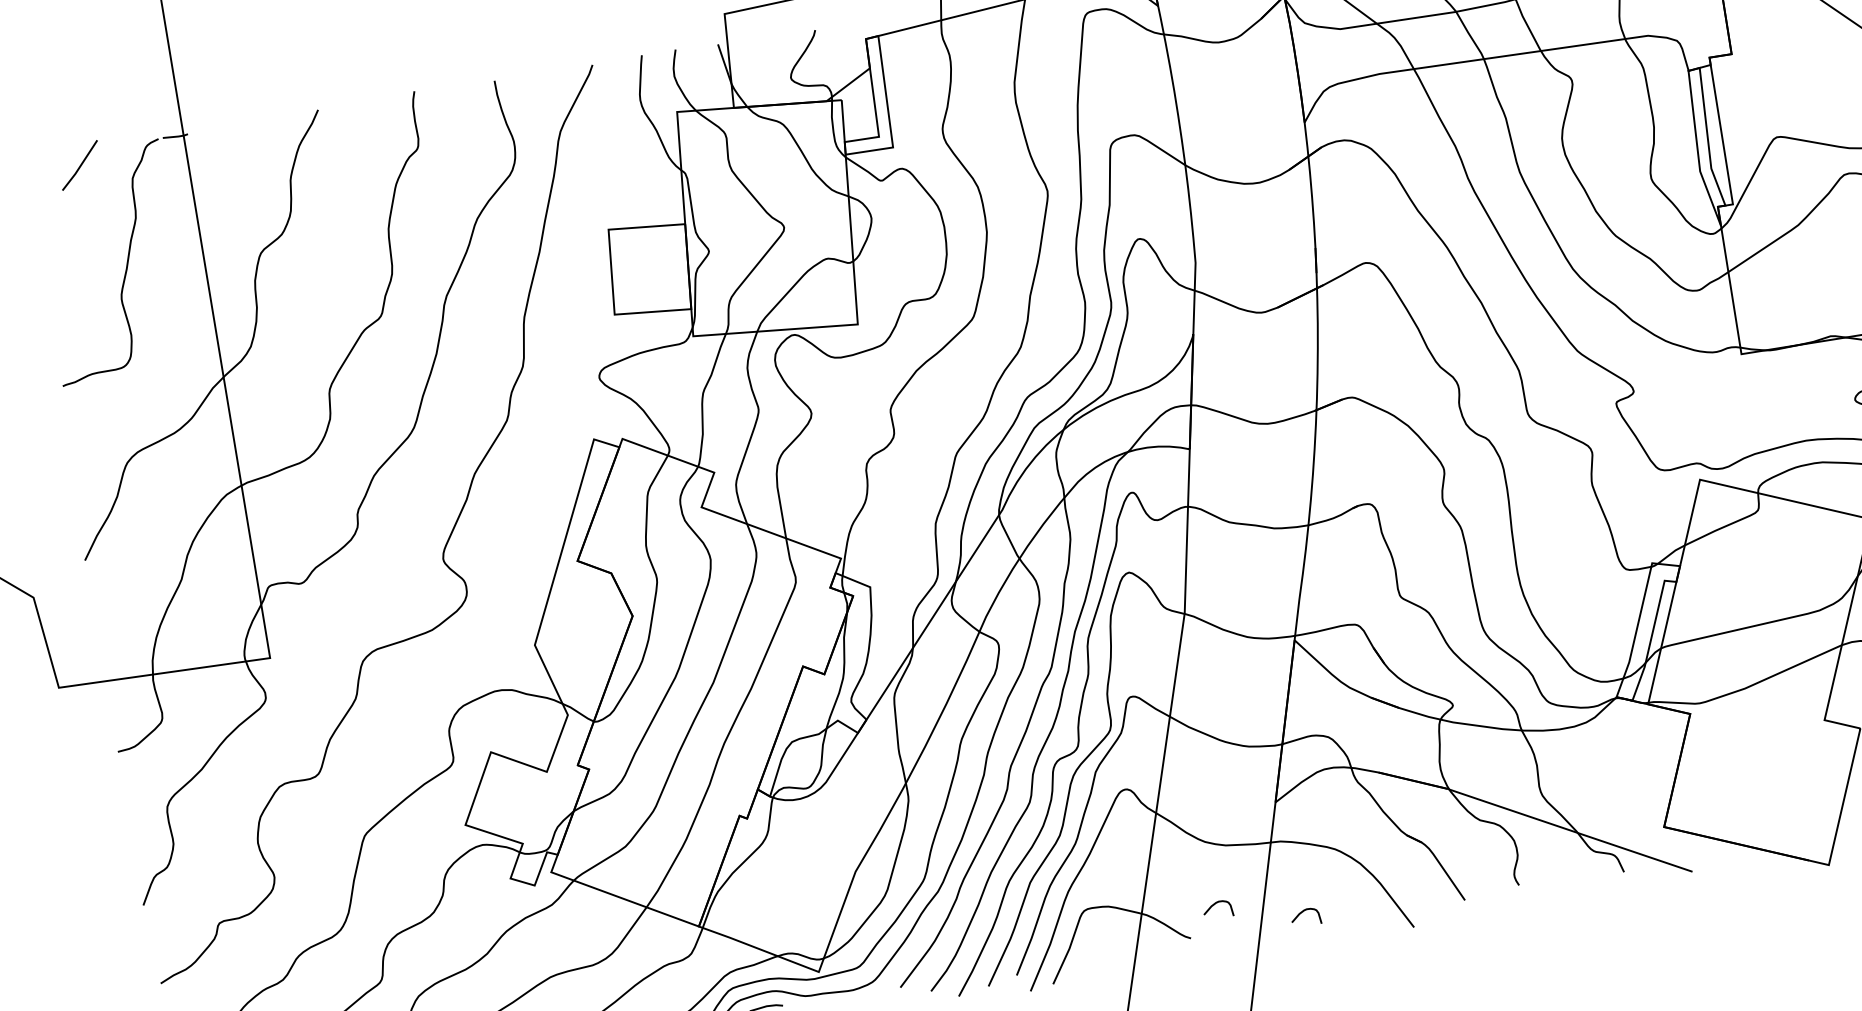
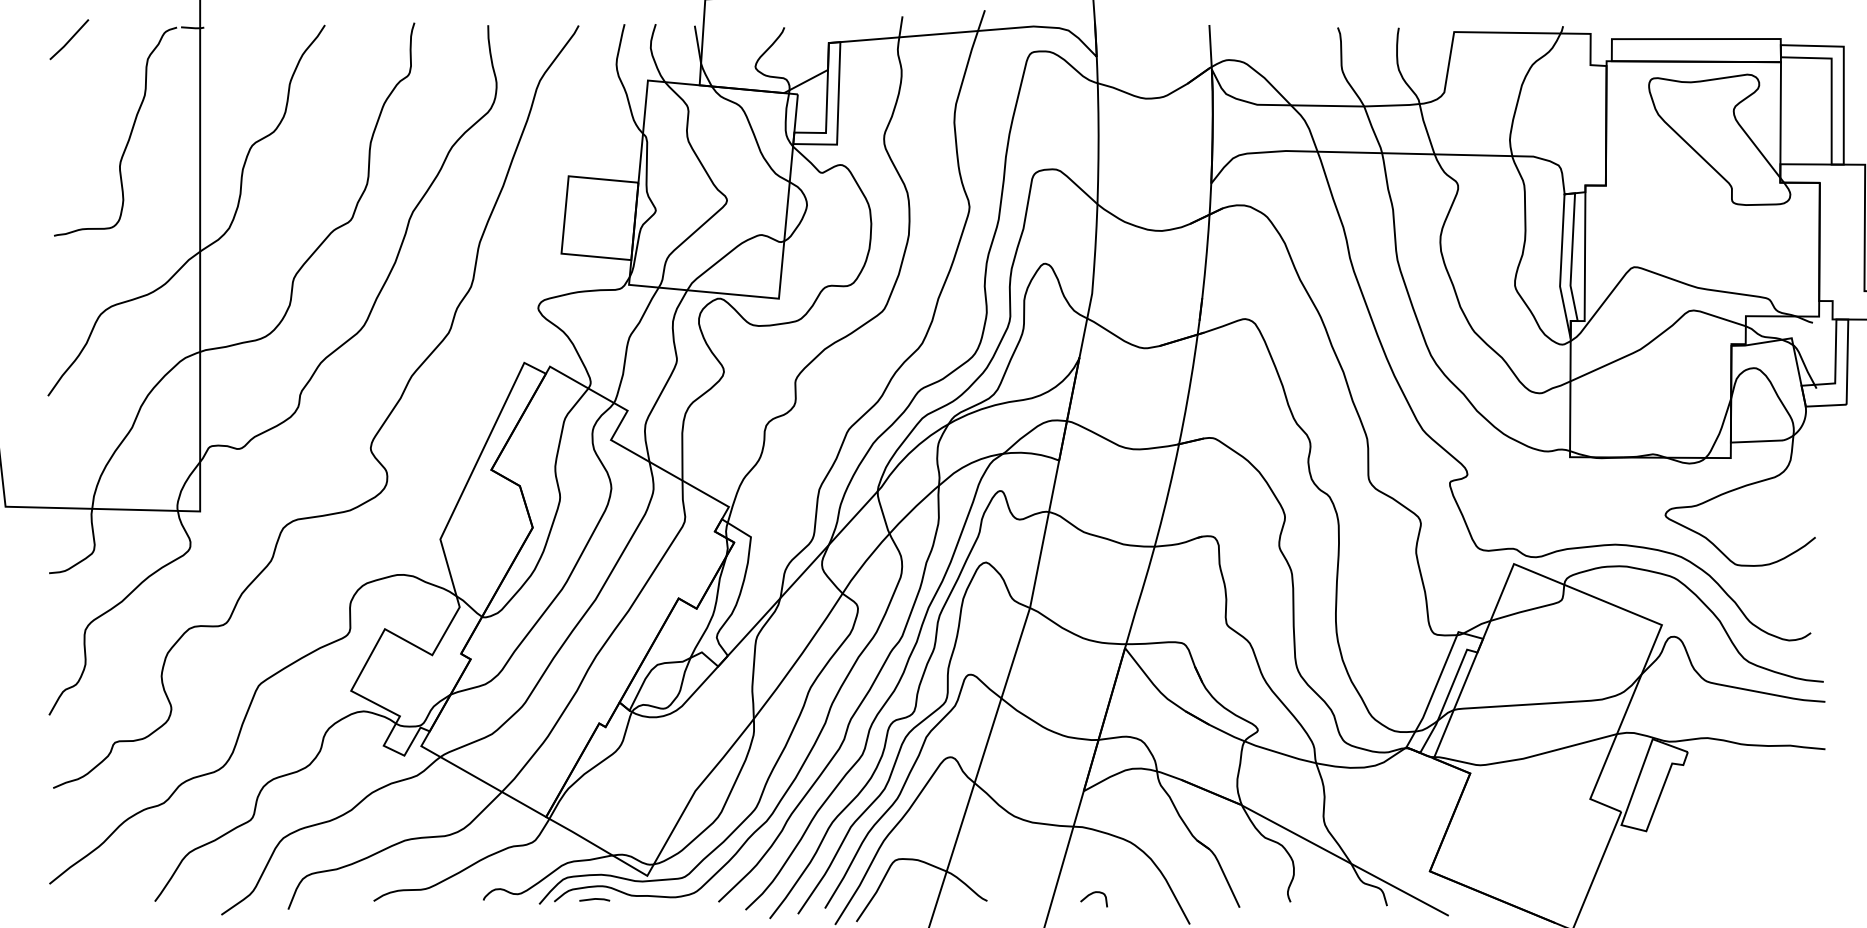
line: (80, 165) -> (69, 39), moved
curve: (1213, 906) -> (1012, 875), removed

